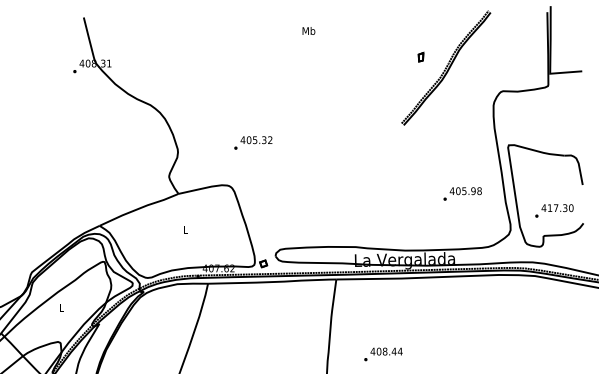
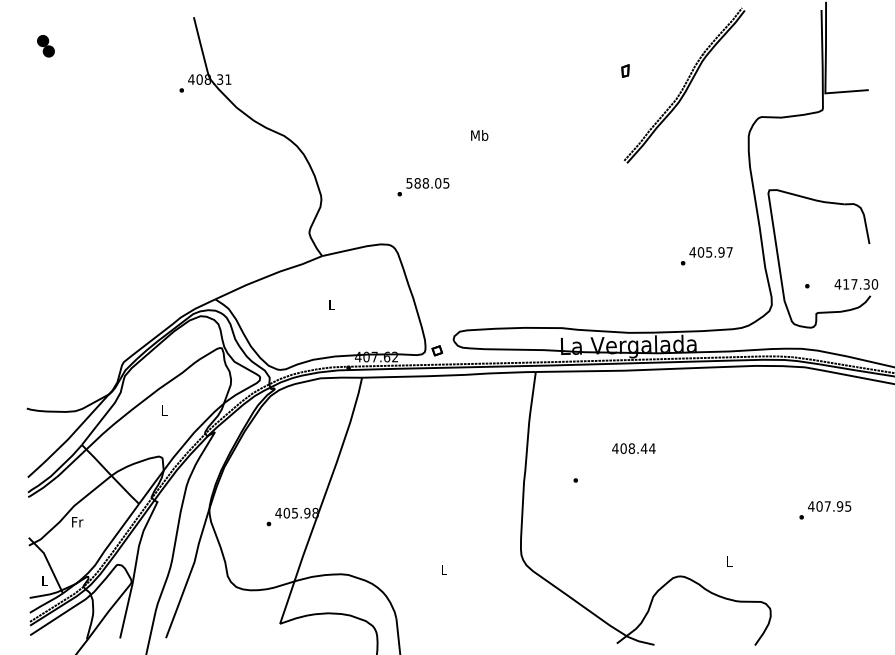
text: (308, 30) -> (479, 135), moved
part: (421, 56) -> (625, 70), moved
text: (256, 140) -> (427, 183), 405.32 -> 588.05
text: (479, 191) -> (729, 252), 405.98 -> 405.97
text: (557, 208) -> (856, 284), moved
text: (386, 351) -> (633, 448), moved

